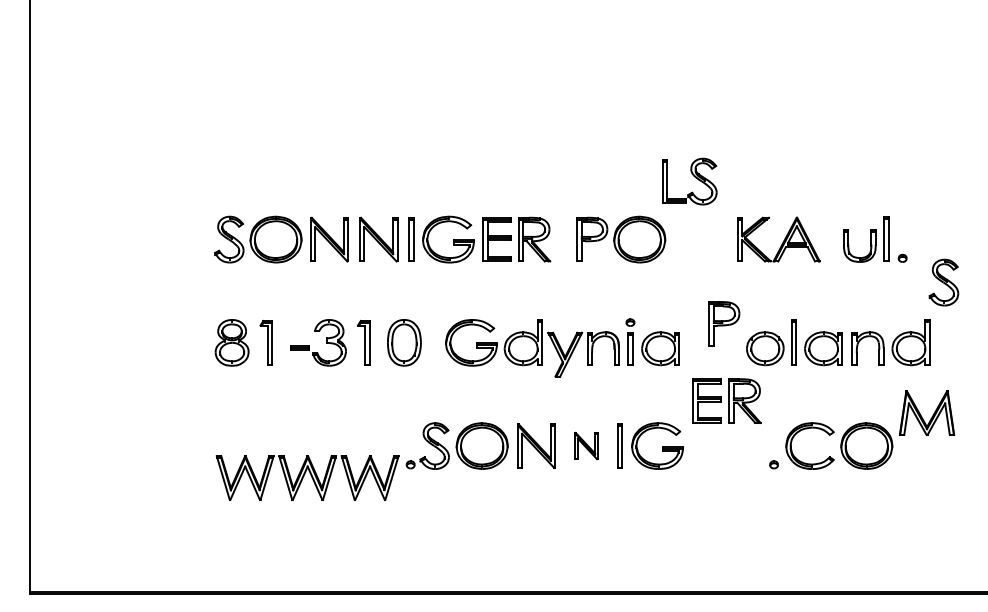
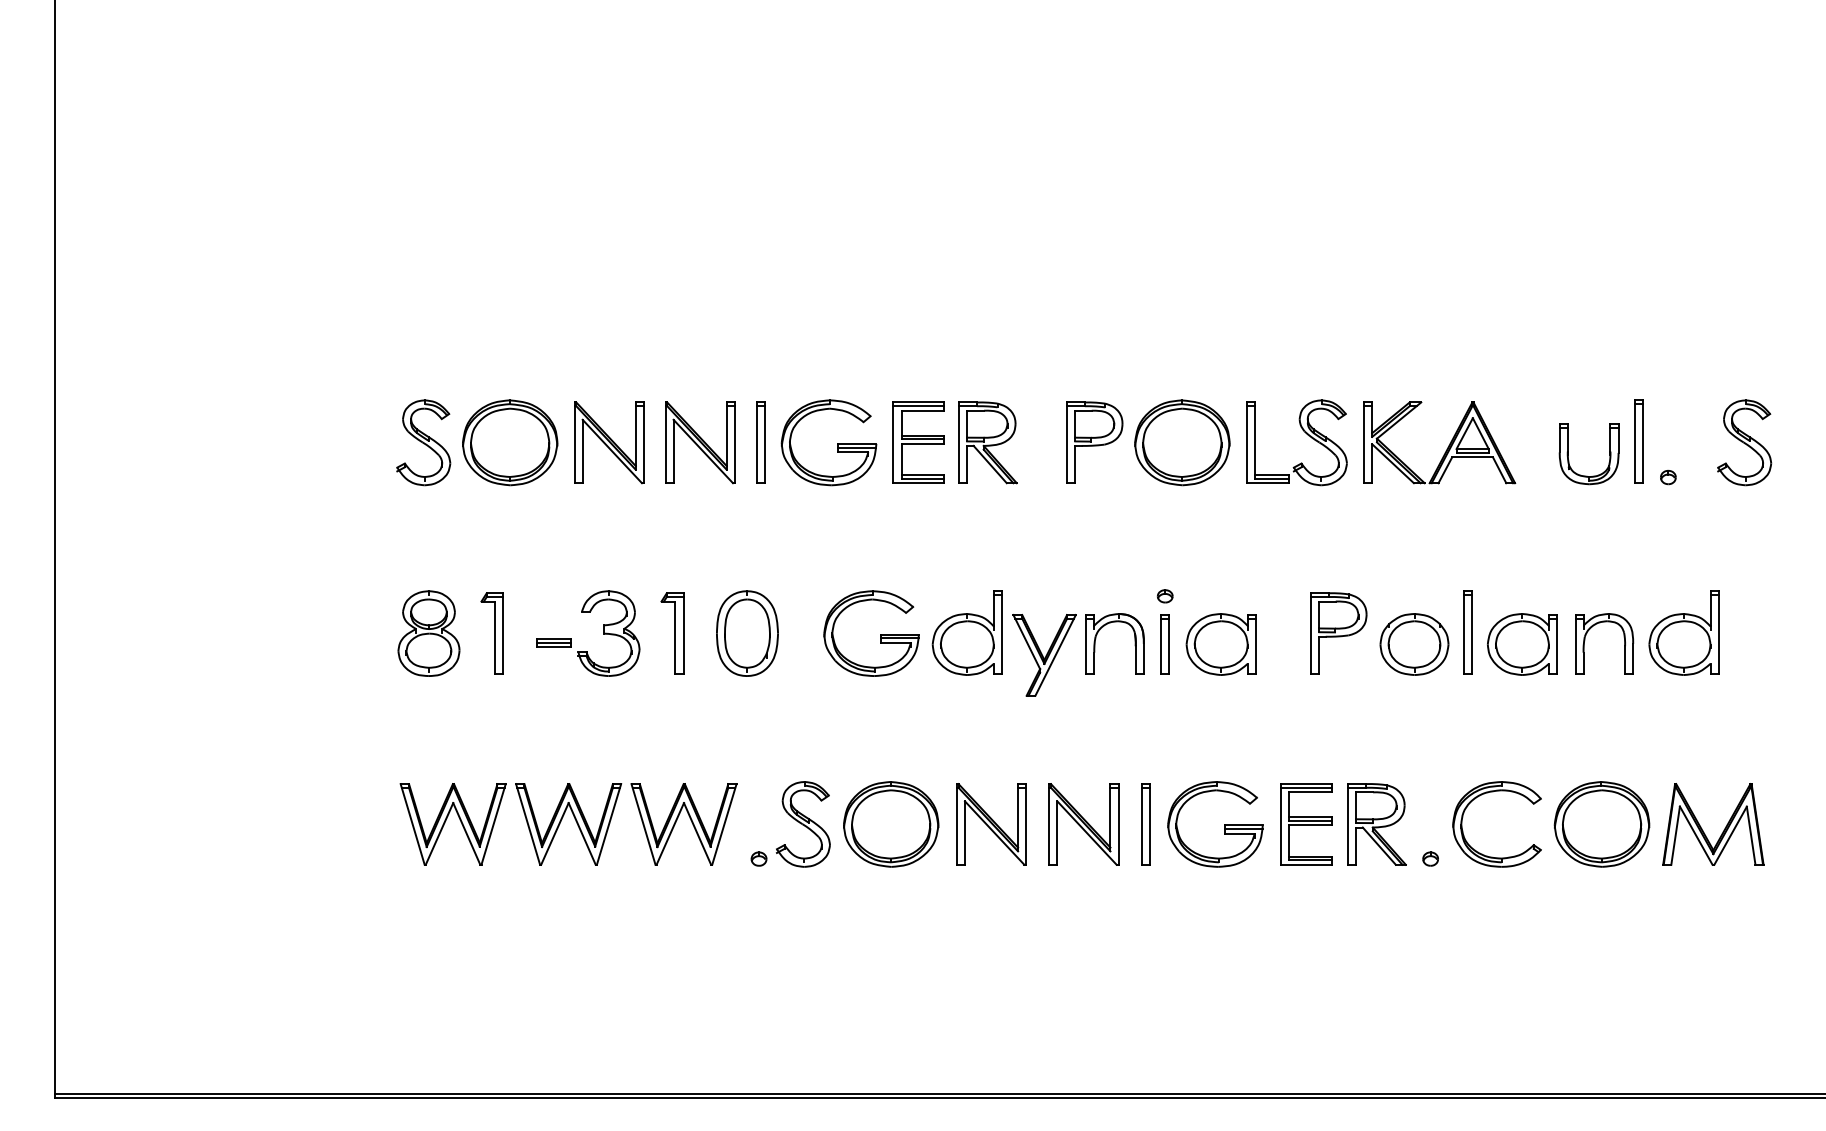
part: (693, 176) -> (1303, 433), moved
part: (943, 282) -> (1743, 442), moved
part: (724, 323) -> (1339, 632), moved
part: (726, 400) -> (1342, 823), moved
part: (927, 412) -> (1714, 823), moved
part: (586, 445) -> (1083, 823), size x1.67
part: (307, 477) -> (568, 823), moved

